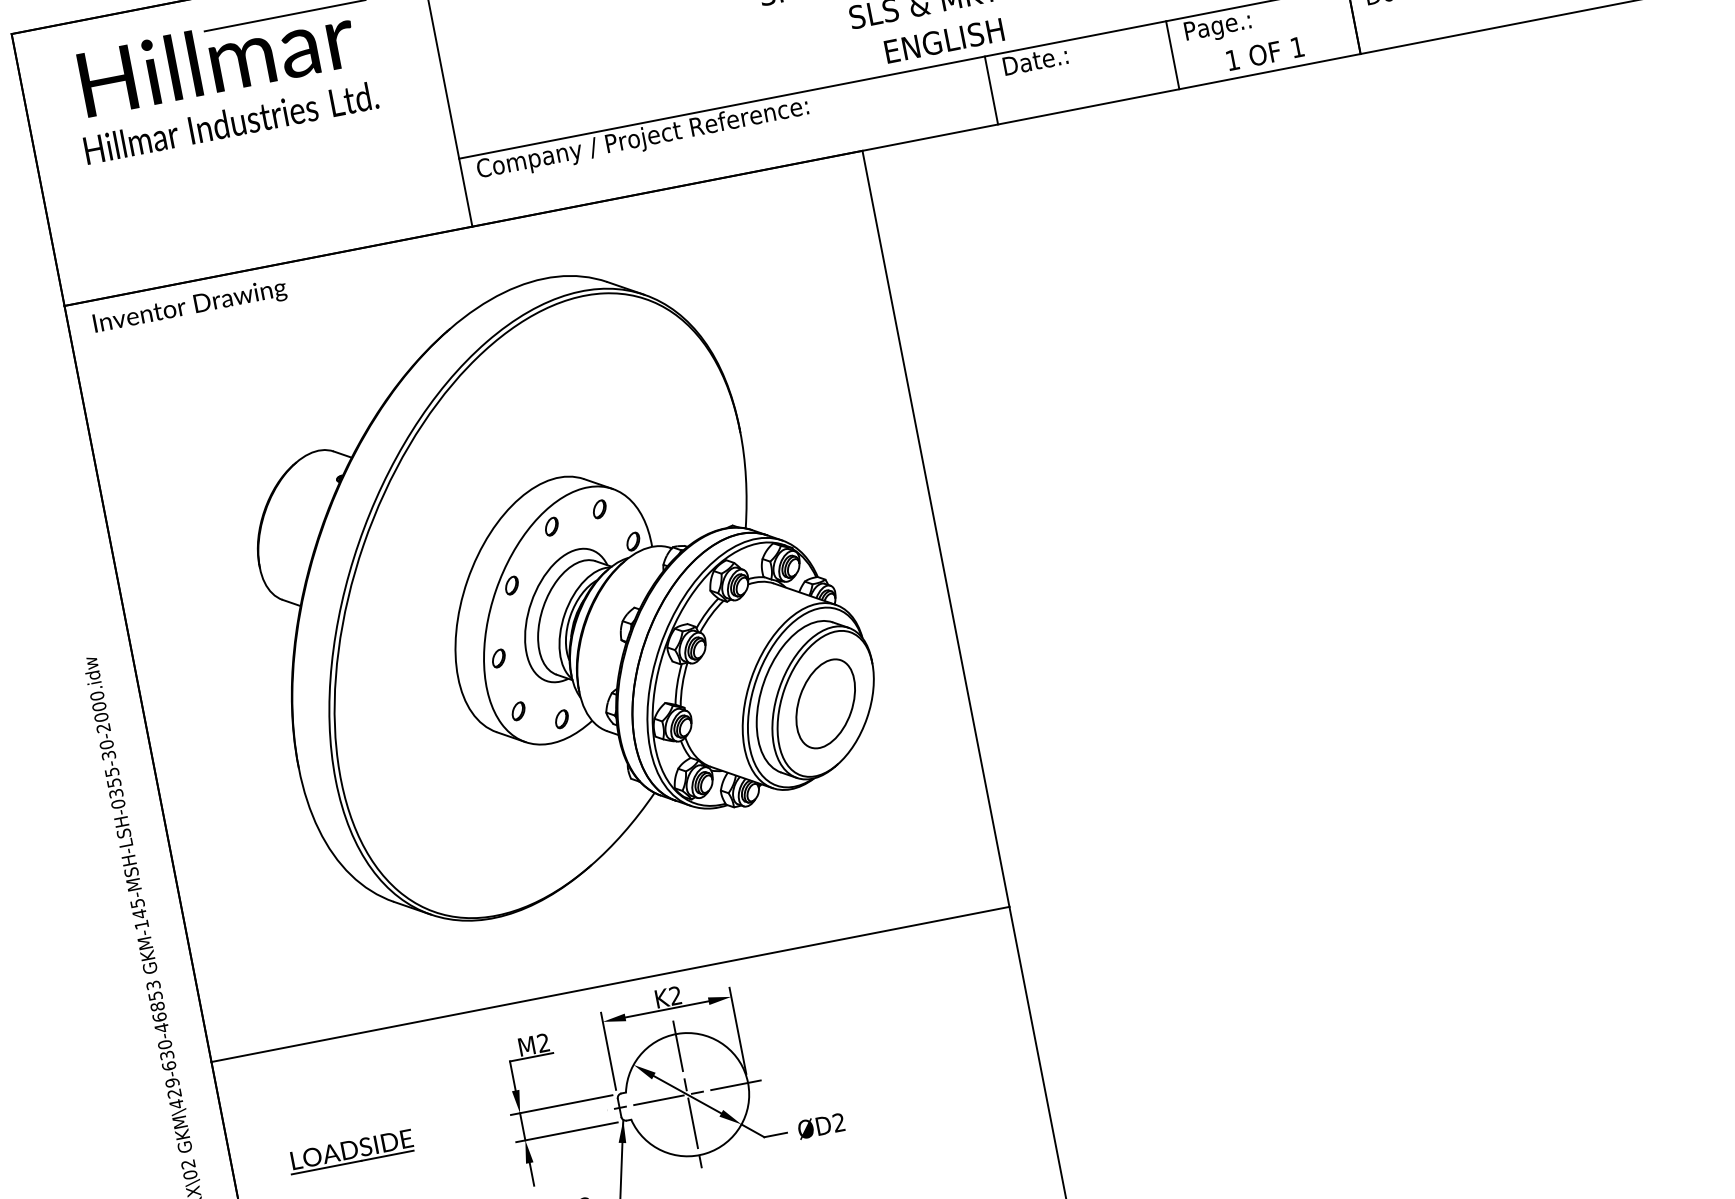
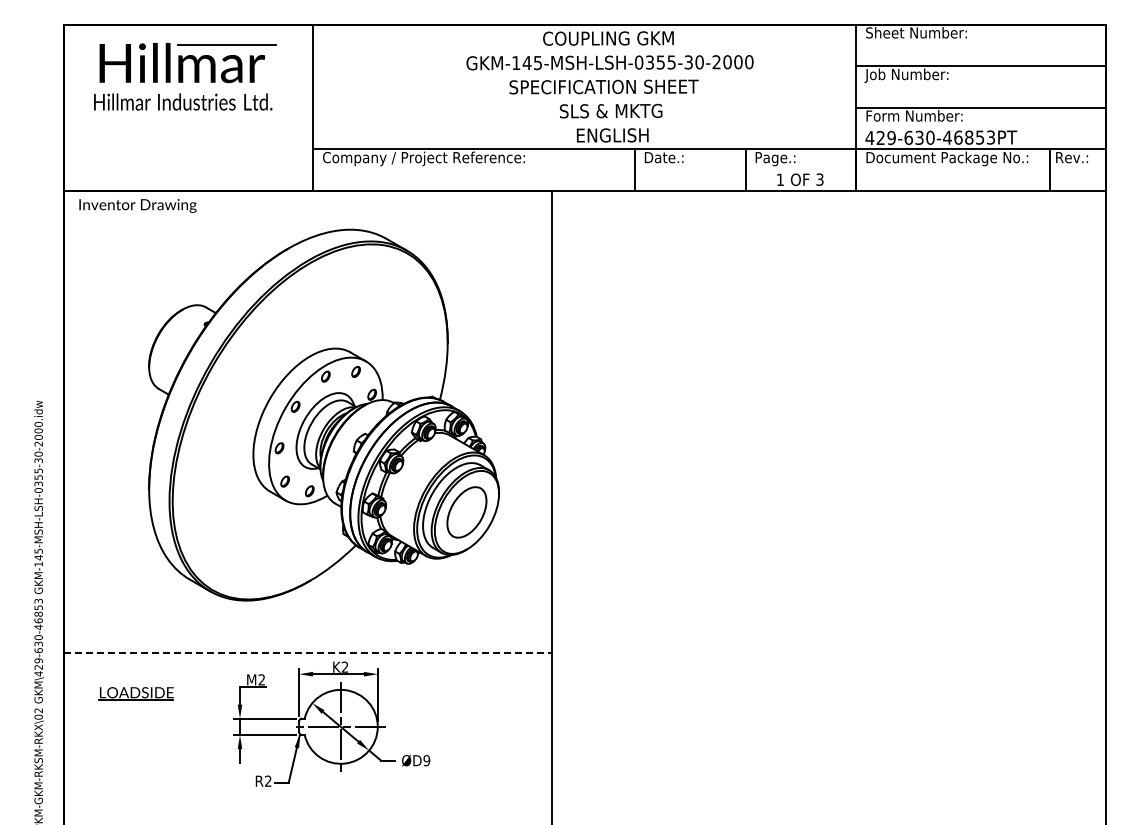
text: (1296, 47) -> (819, 179), 1 -> 3
line: (611, 985) -> (308, 653), solid -> dashed
text: (838, 1122) -> (426, 760), ØD2 -> ØD9
part: (350, 1151) -> (135, 693), moved

